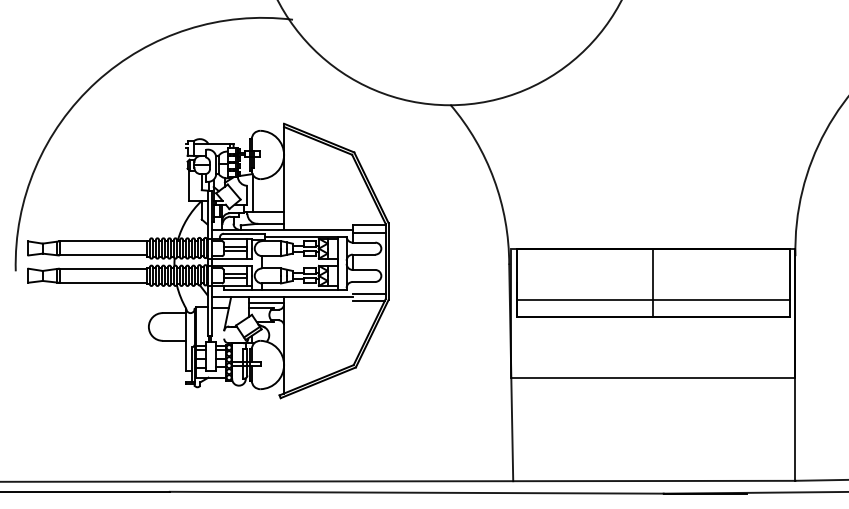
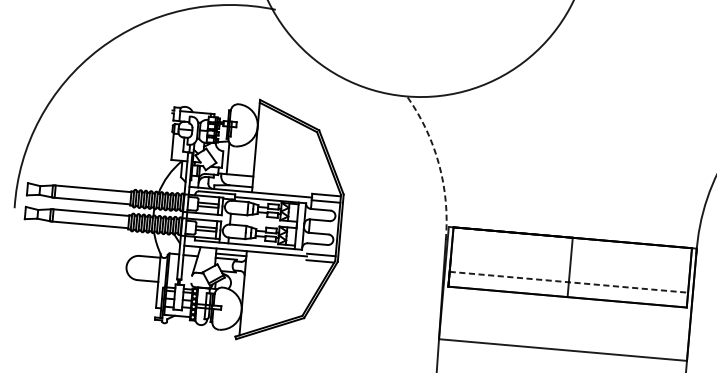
arc: (494, 179) -> (439, 164), solid -> dashed
line: (653, 300) -> (569, 282), solid -> dashed

